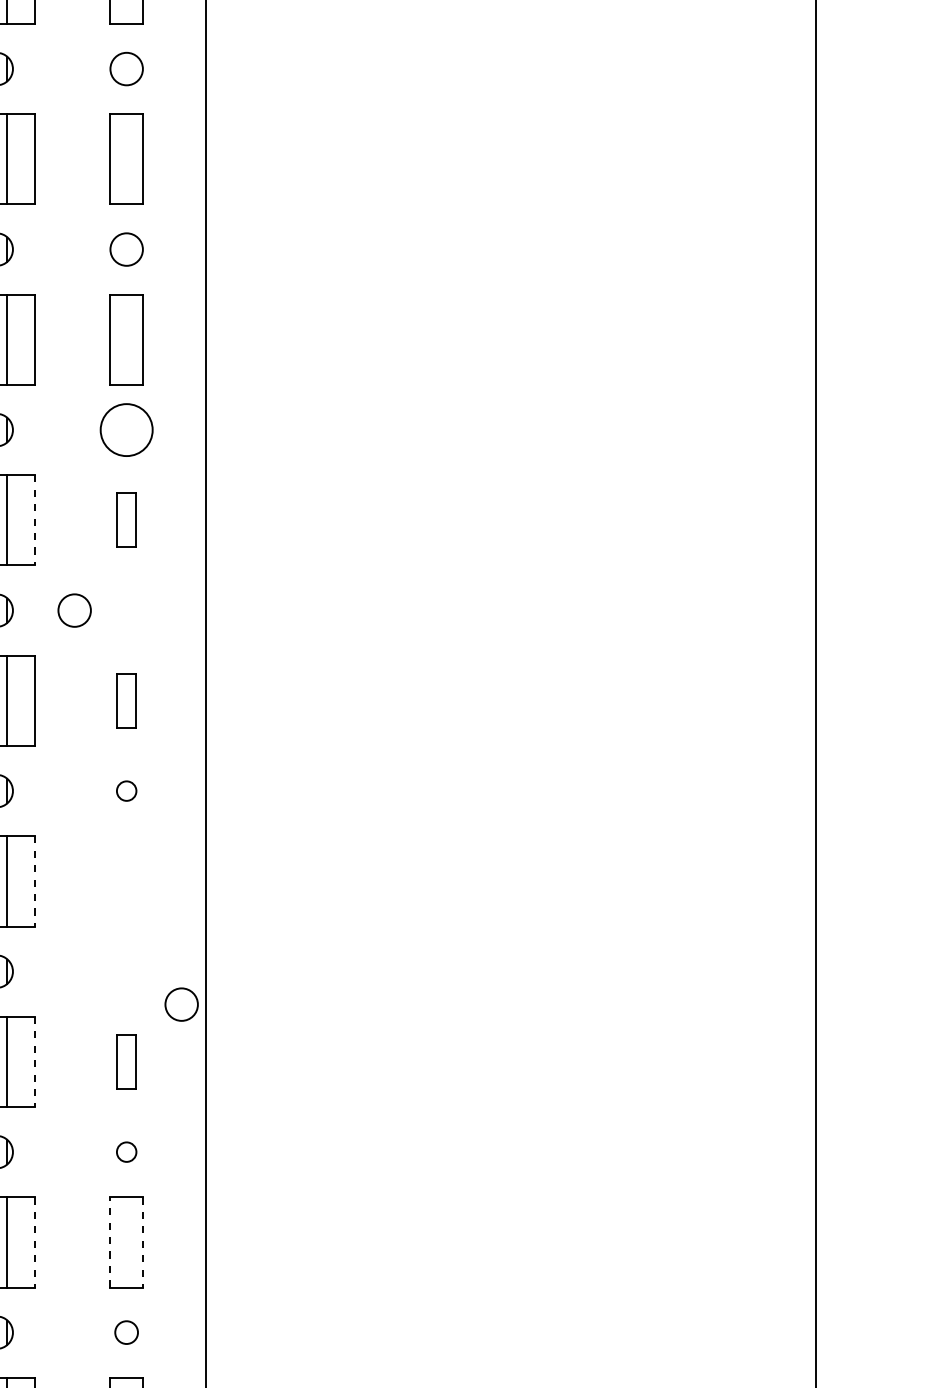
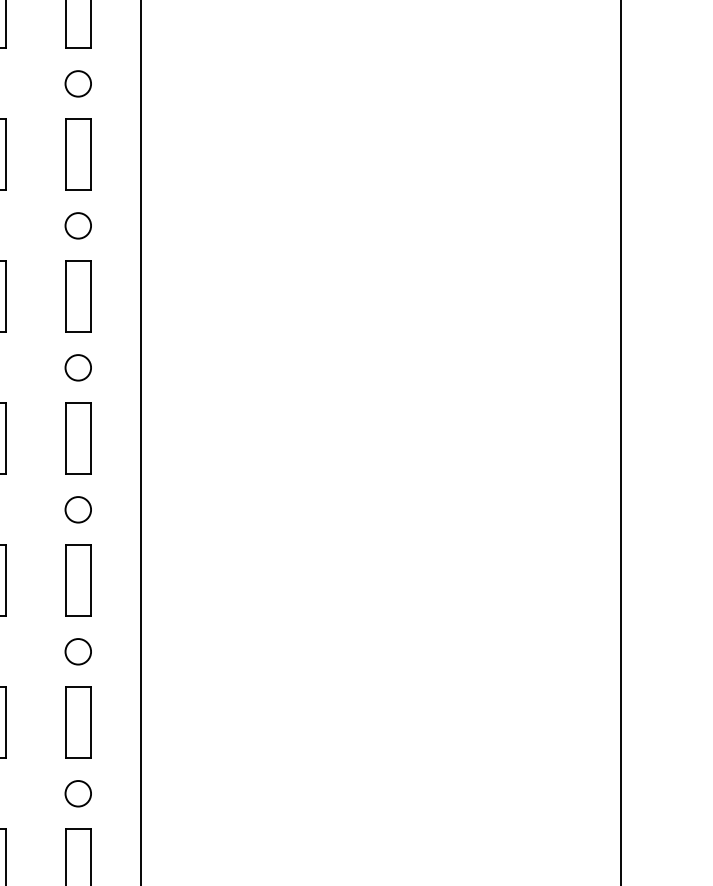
circle: (126, 429) -> (78, 83), size x0.62
part: (126, 519) -> (78, 154), size x1.67
line: (34, 520) -> (5, 154), dashed -> solid
circle: (74, 610) -> (78, 225), moved
part: (126, 700) -> (78, 296), size x1.67
circle: (126, 790) -> (78, 367), size x1.67
line: (34, 881) -> (5, 438), dashed -> solid
part: (126, 881) -> (78, 438), added
circle: (181, 1004) -> (78, 509), moved
part: (126, 1061) -> (78, 580), size x1.67
line: (34, 1062) -> (5, 581), dashed -> solid
circle: (126, 1151) -> (78, 651), size x1.67
line: (110, 1241) -> (65, 722), dashed -> solid
line: (34, 1242) -> (5, 722), dashed -> solid
line: (142, 1242) -> (90, 722), dashed -> solid
circle: (126, 1332) -> (78, 793), size x1.43

